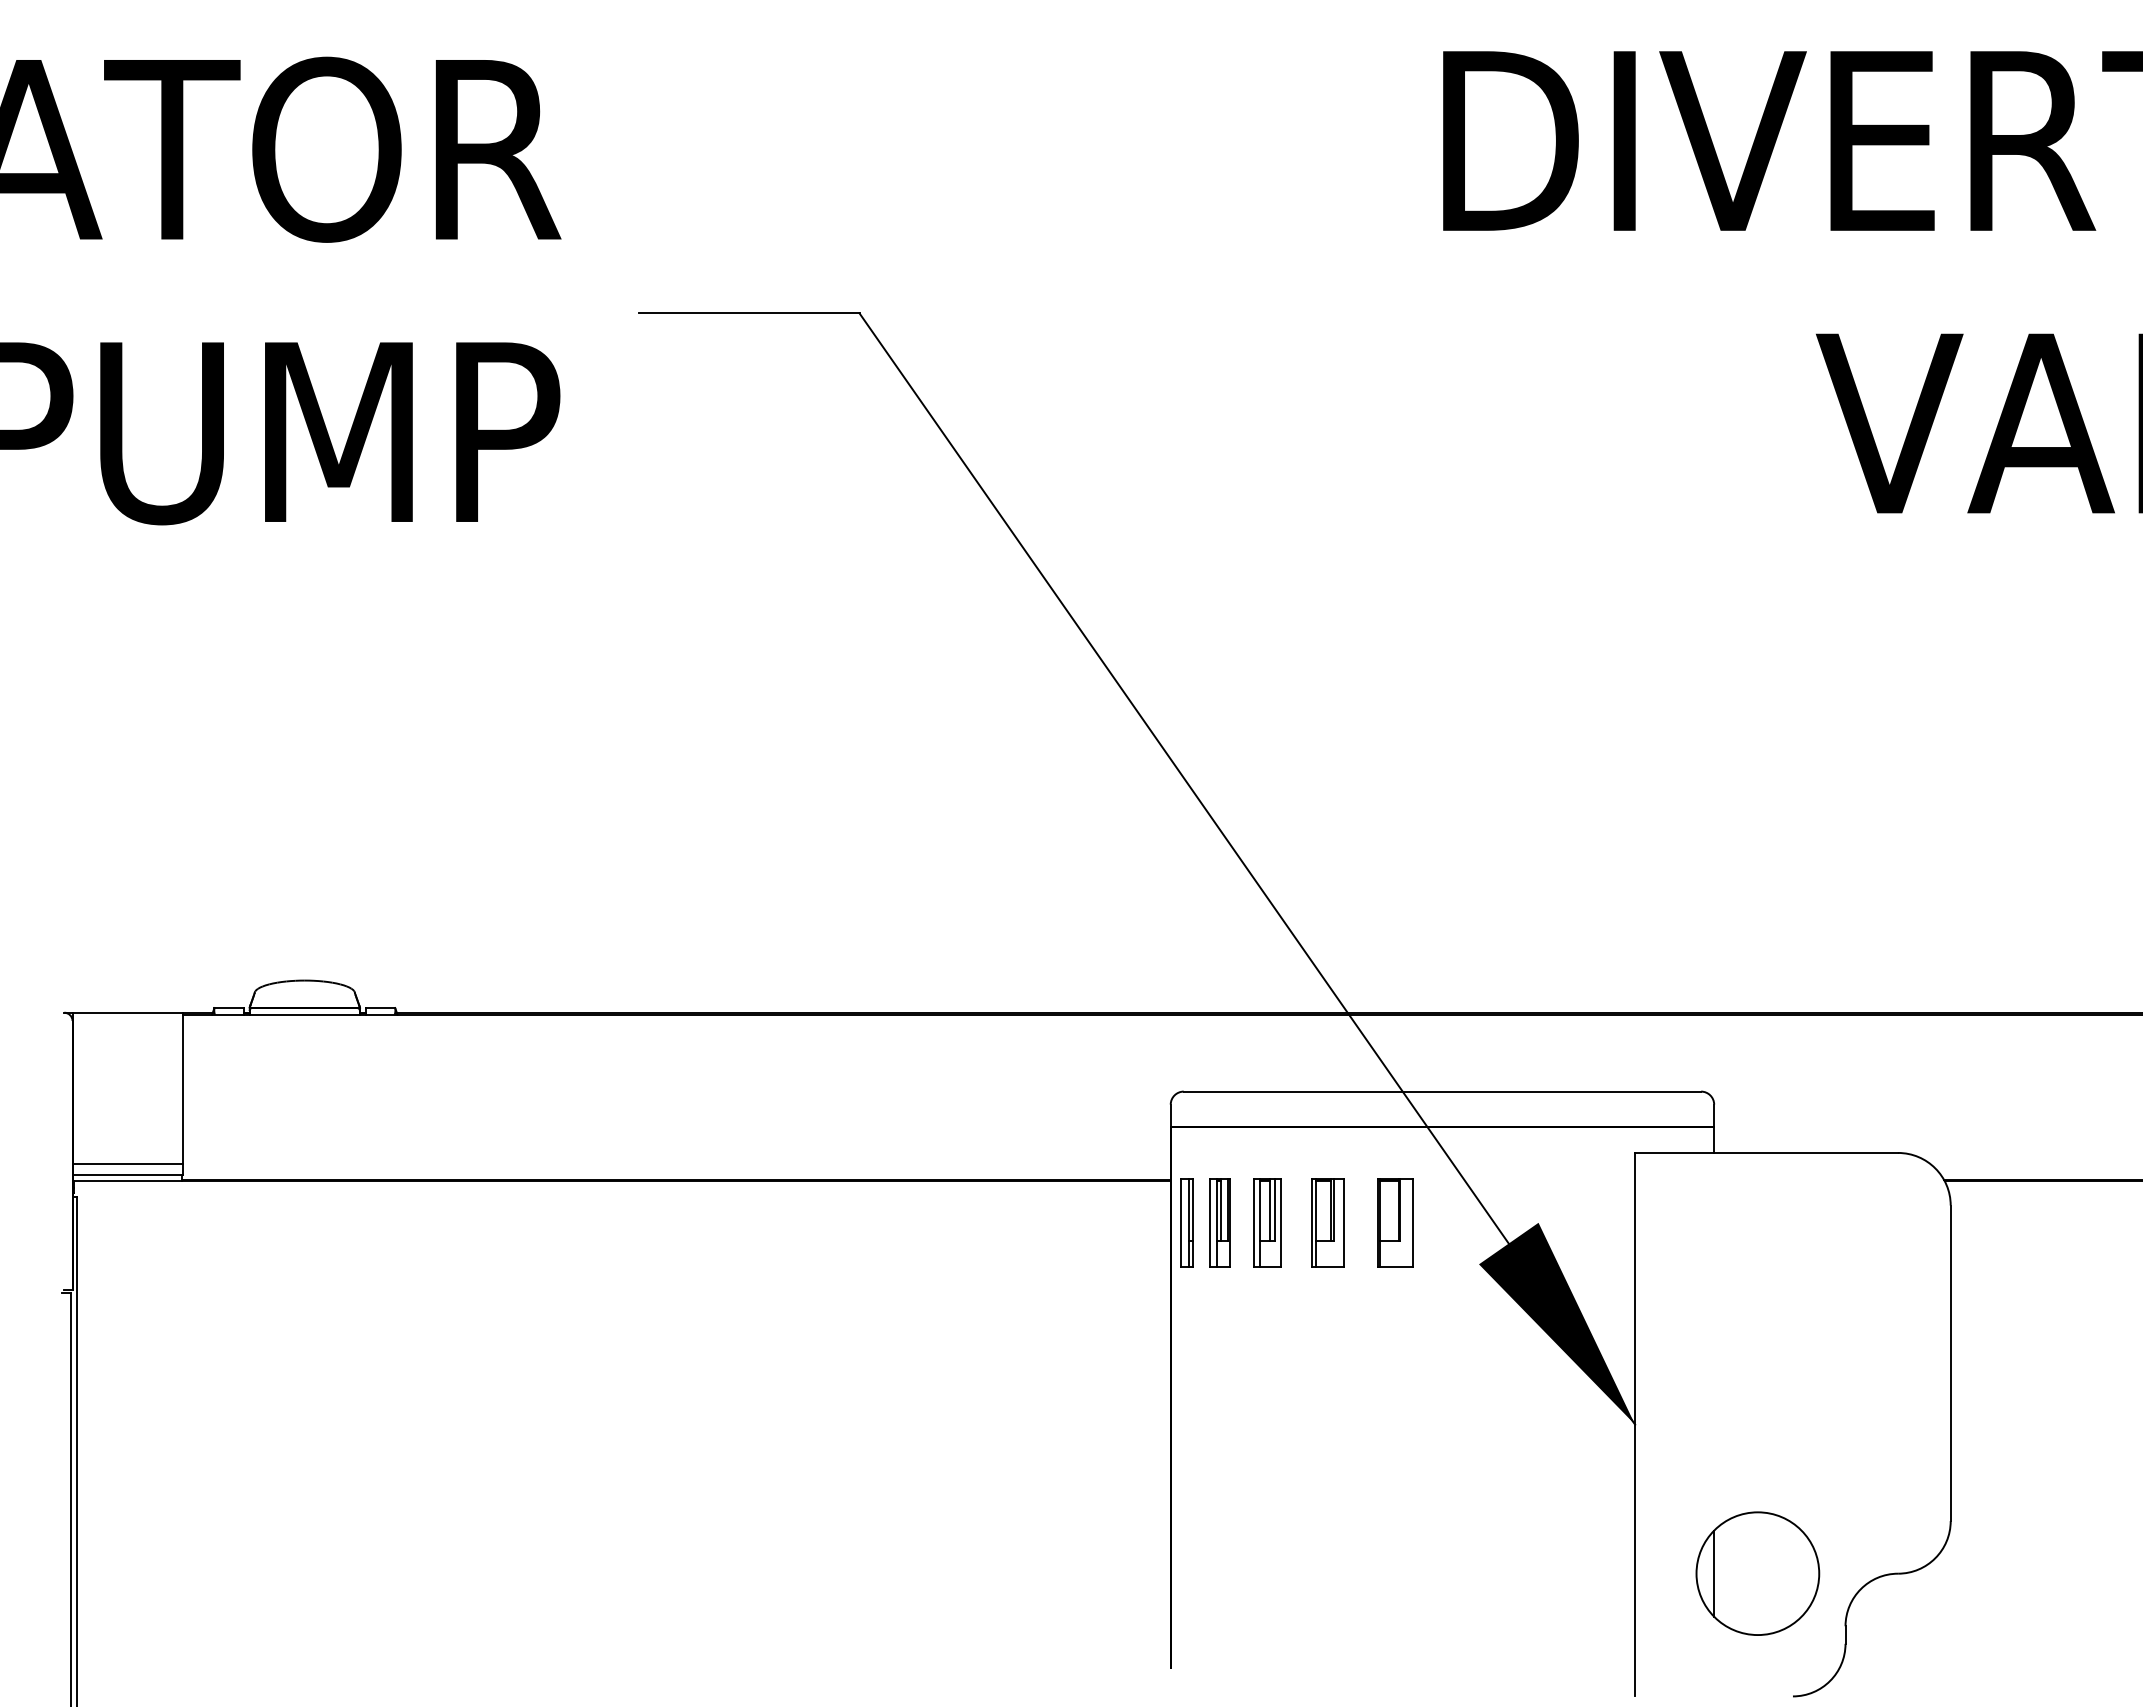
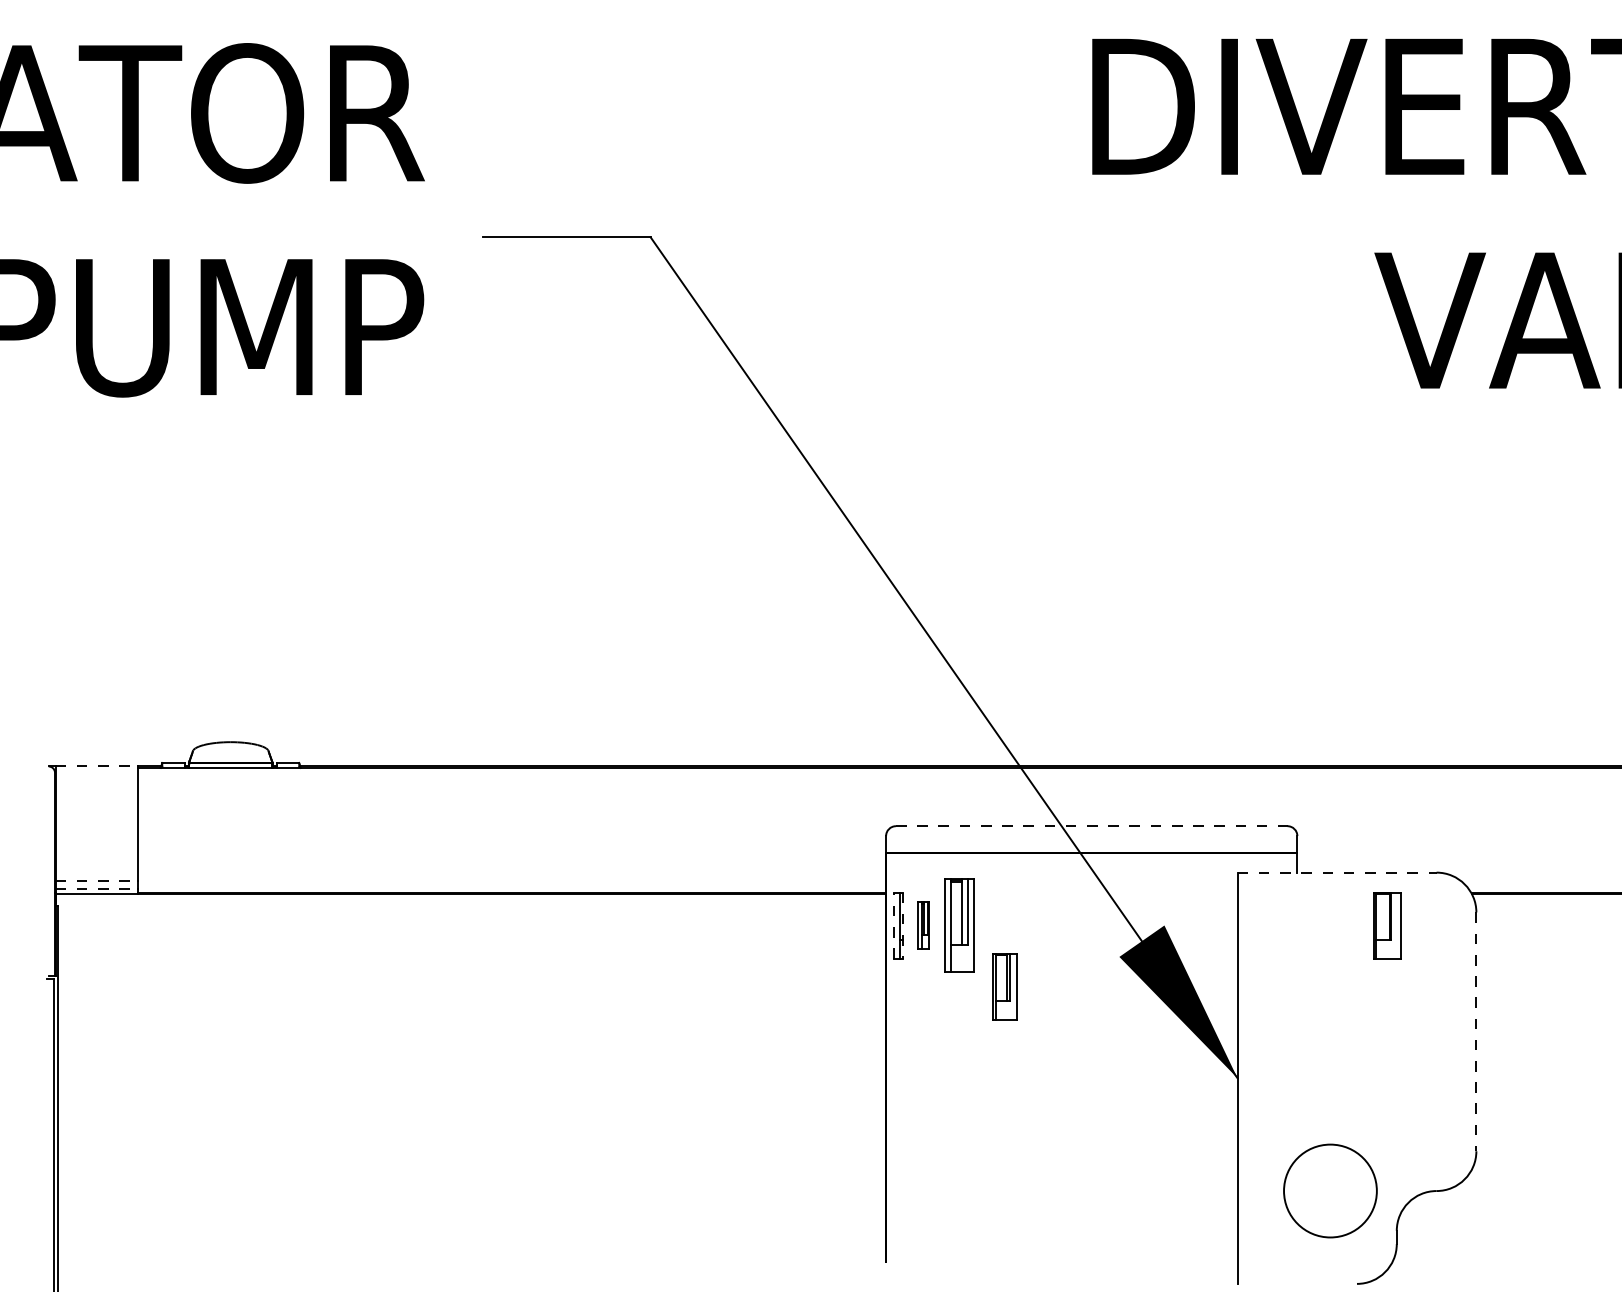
line: (127, 1012) -> (96, 766), solid -> dashed
line: (1442, 1091) -> (1091, 826), solid -> dashed
line: (1767, 1152) -> (1337, 872), solid -> dashed
line: (127, 1164) -> (96, 881), solid -> dashed
line: (127, 1174) -> (96, 888), solid -> dashed
part: (1219, 1222) -> (923, 925), size x0.7
part: (1267, 1222) -> (959, 925), size x1.4
part: (1327, 1222) -> (1004, 986), moved
part: (1395, 1222) -> (1387, 925), moved
line: (1181, 1223) -> (894, 926), solid -> dashed
line: (1193, 1223) -> (903, 926), solid -> dashed
line: (1950, 1363) -> (1476, 1031), solid -> dashed
line: (1714, 1573) -> (1297, 1190), removed

